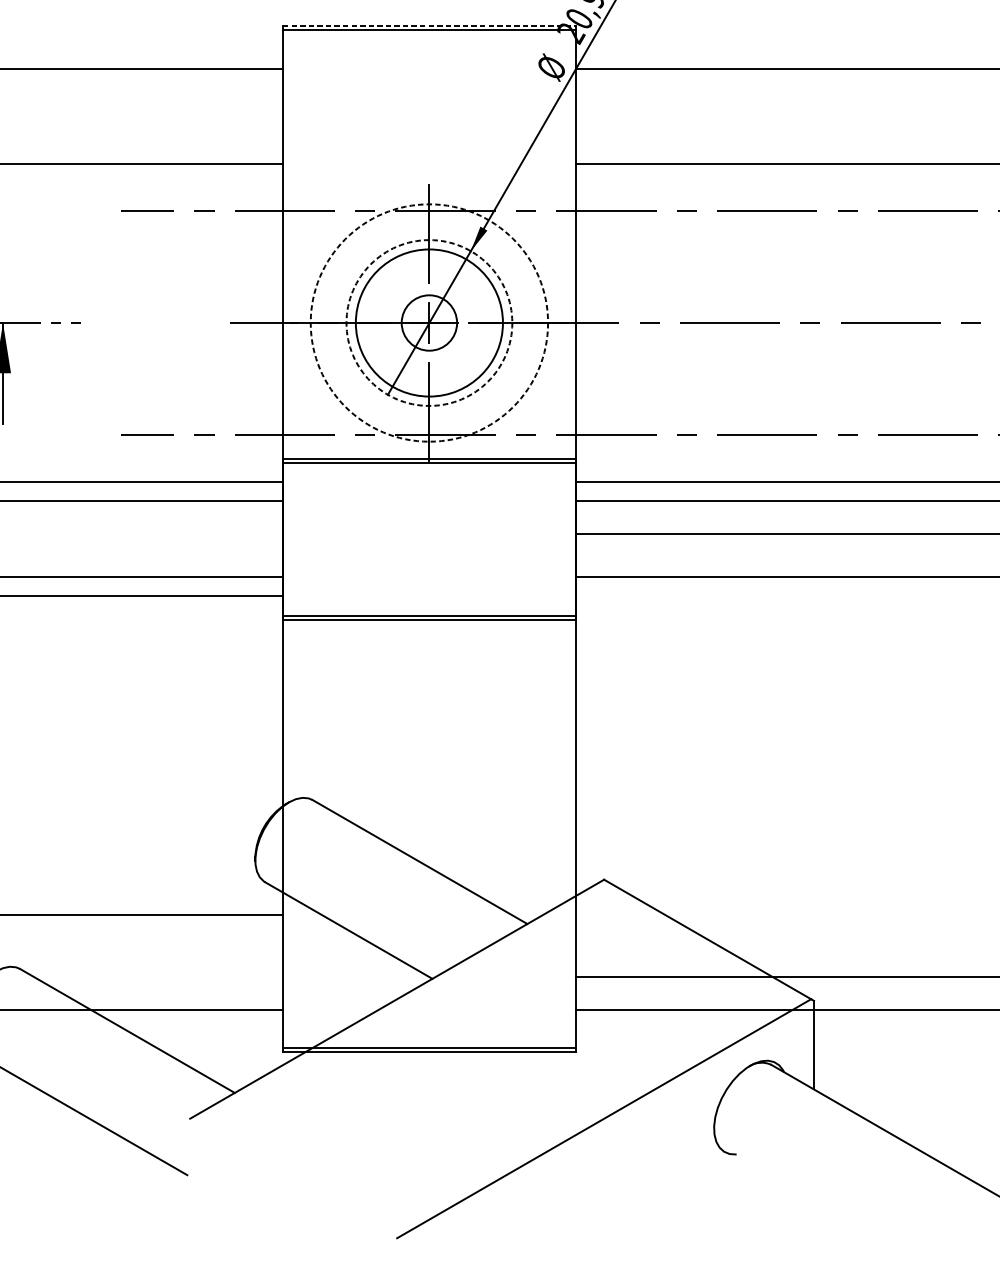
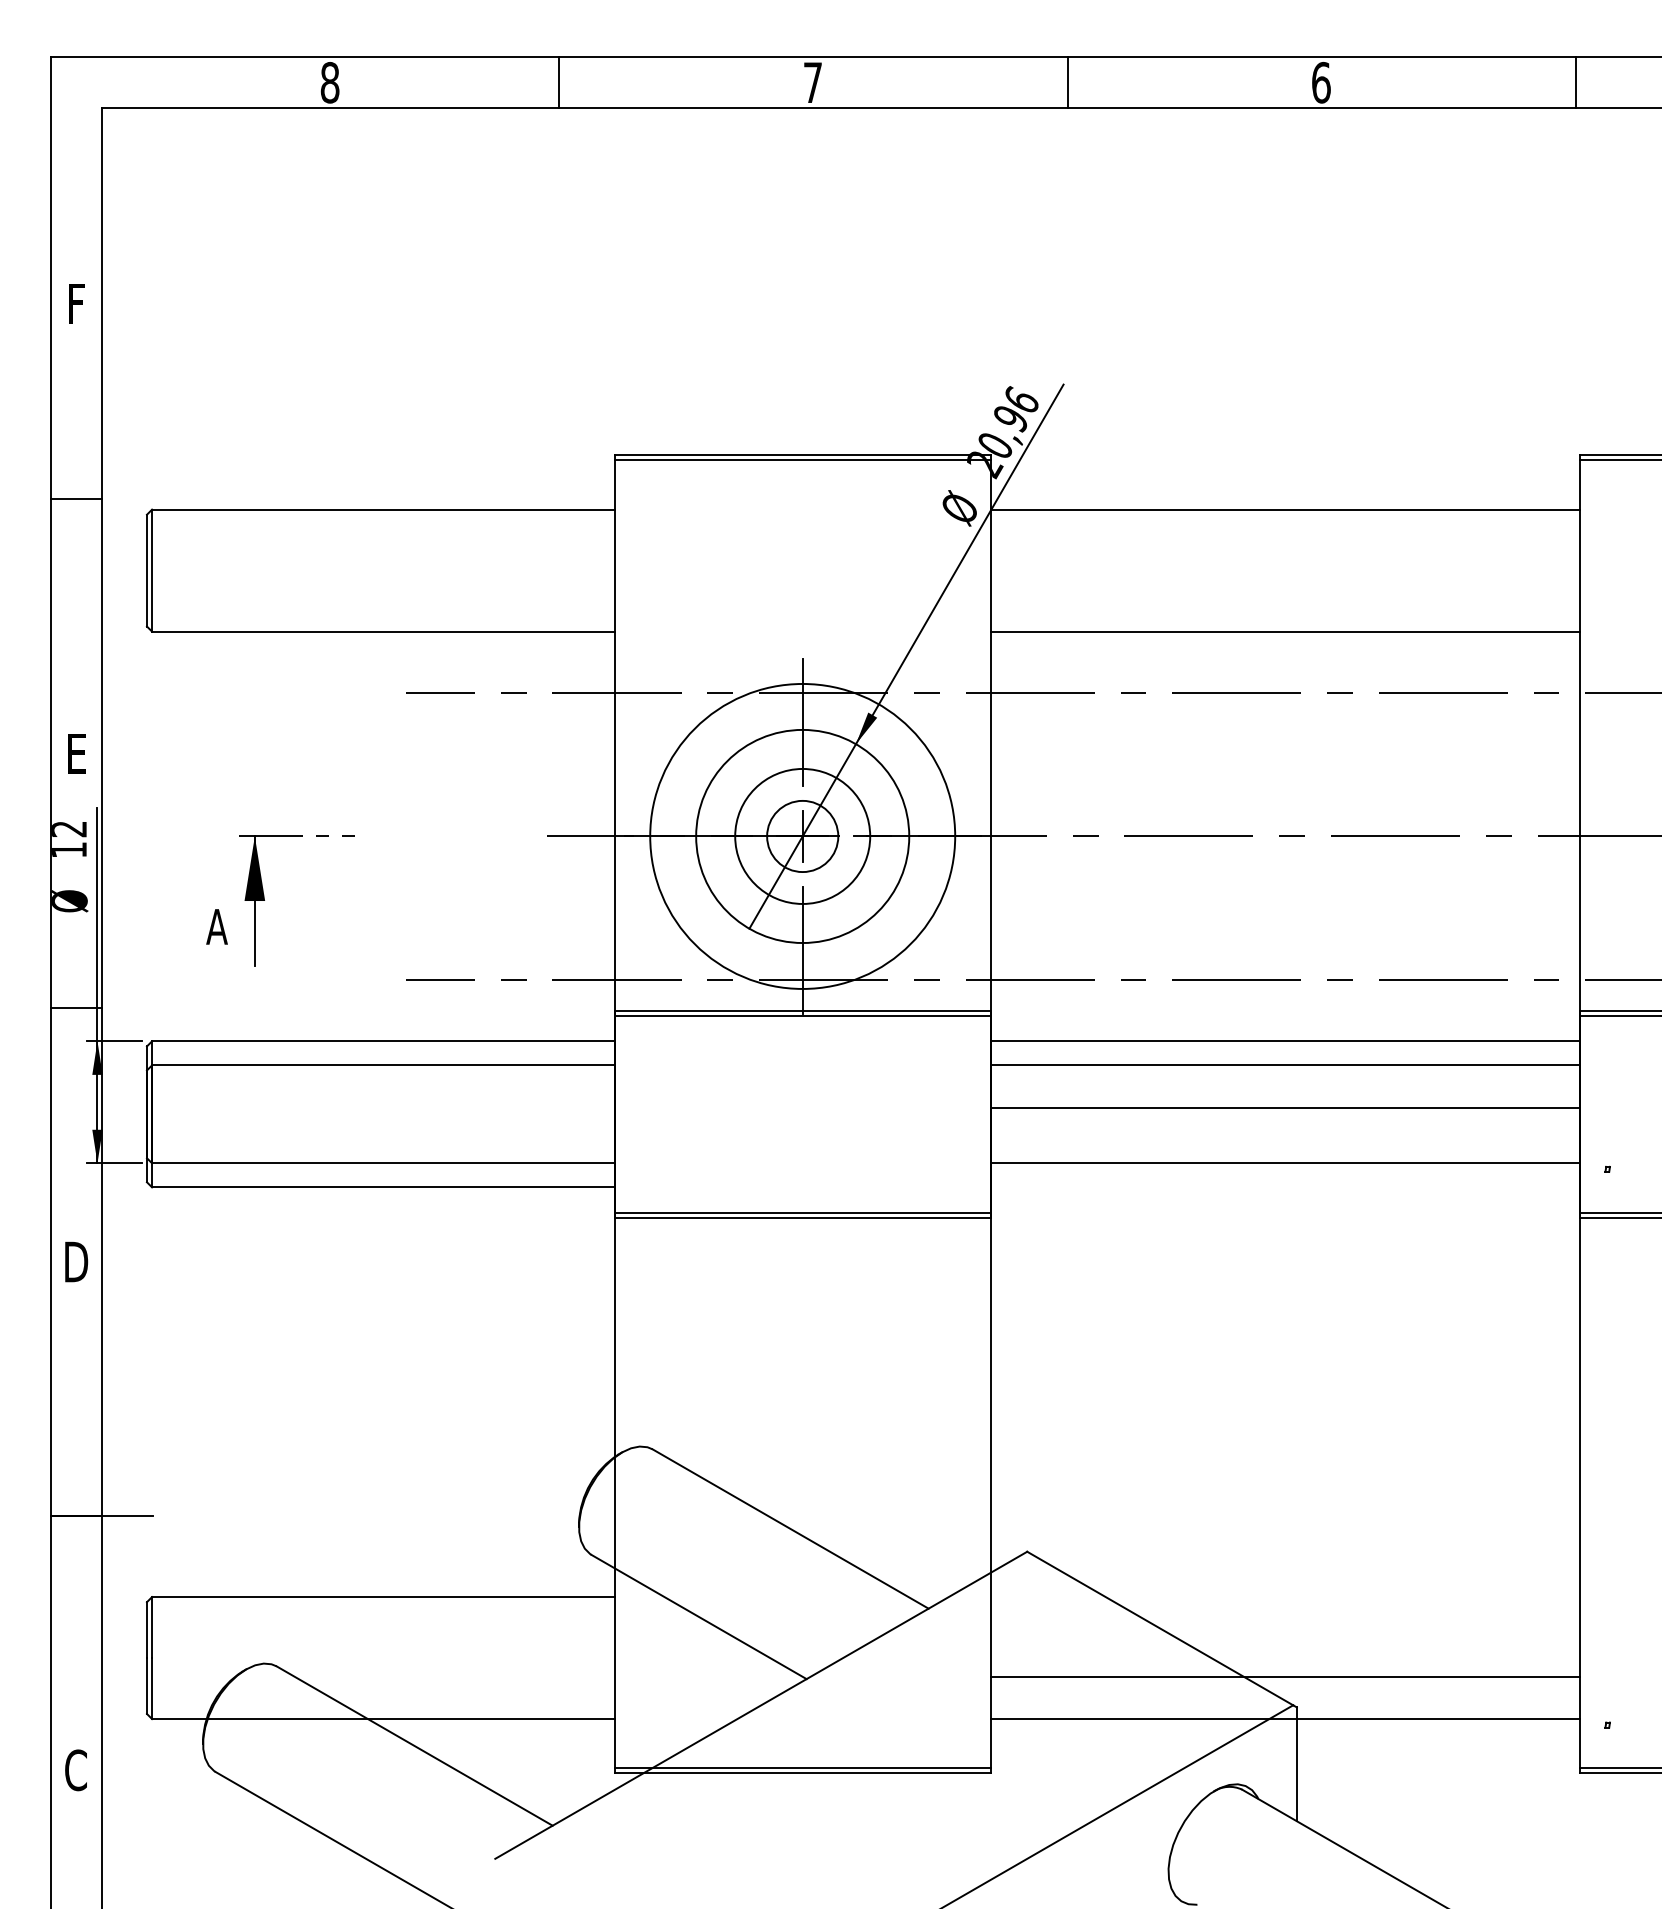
line: (430, 26) -> (803, 455), dashed -> solid
circle: (429, 322) -> (802, 835), dashed -> solid
circle: (429, 322) -> (802, 835), size x0.71
circle: (429, 323) -> (802, 836), dashed -> solid

